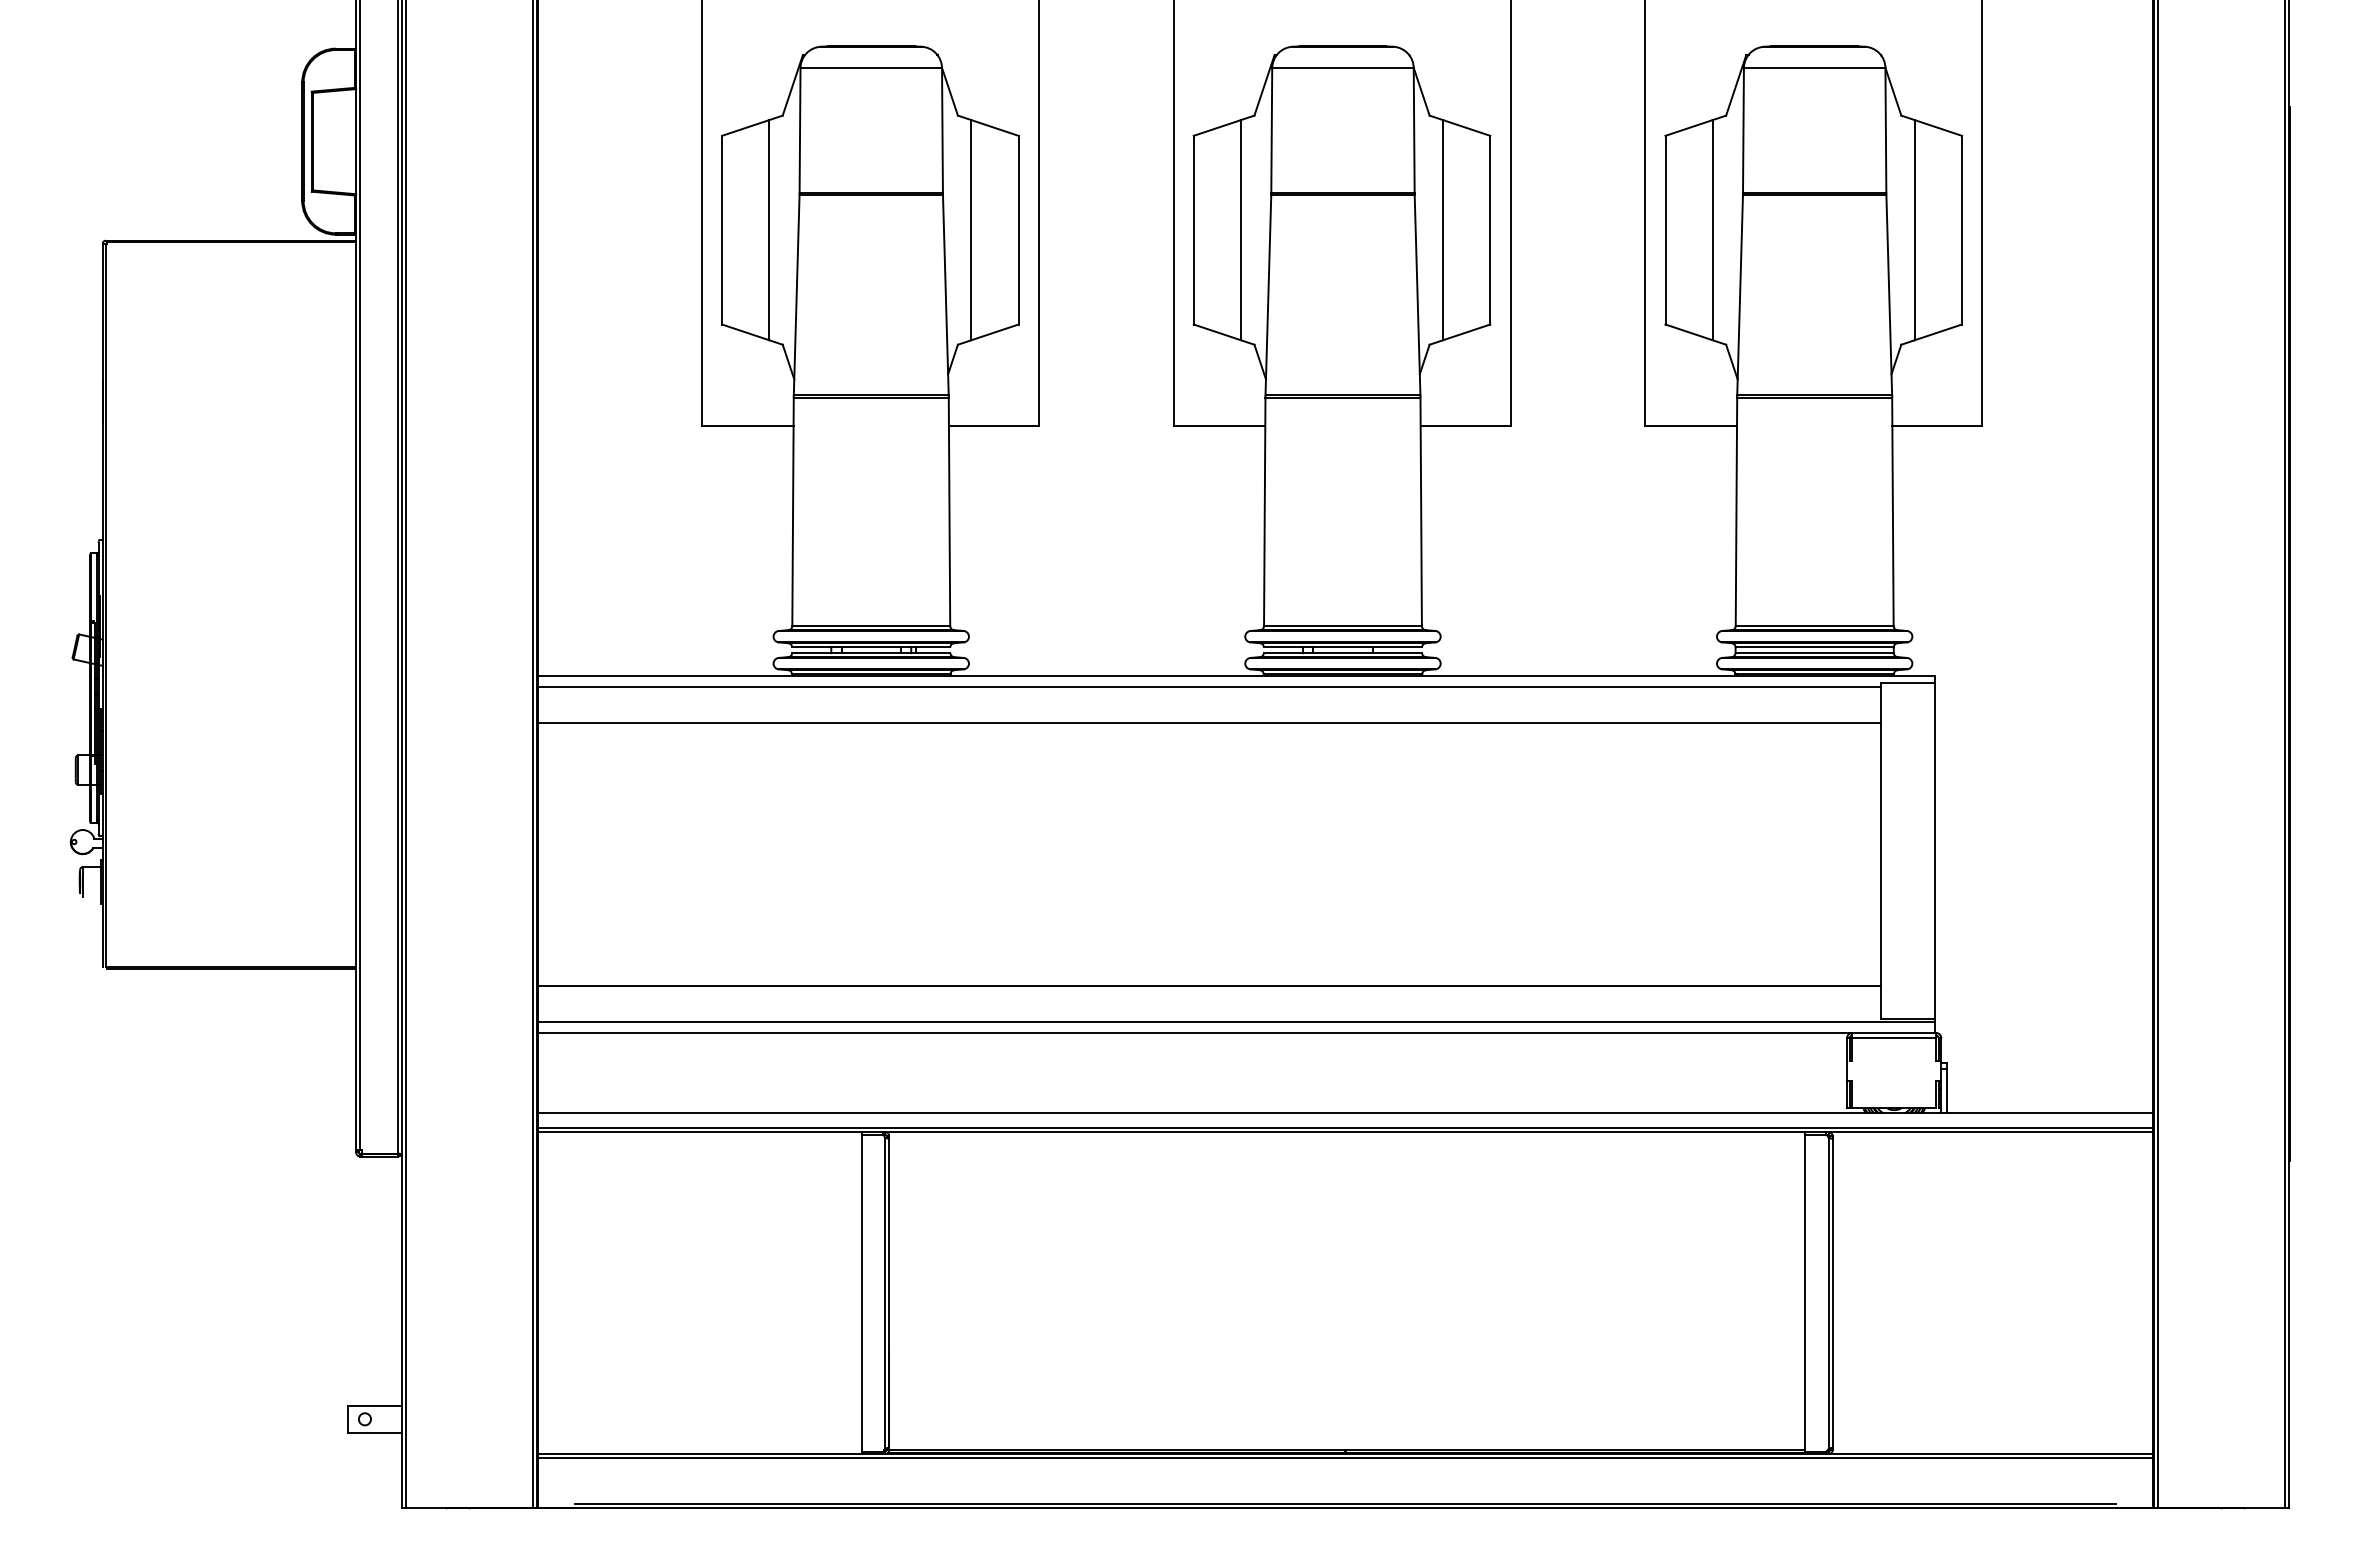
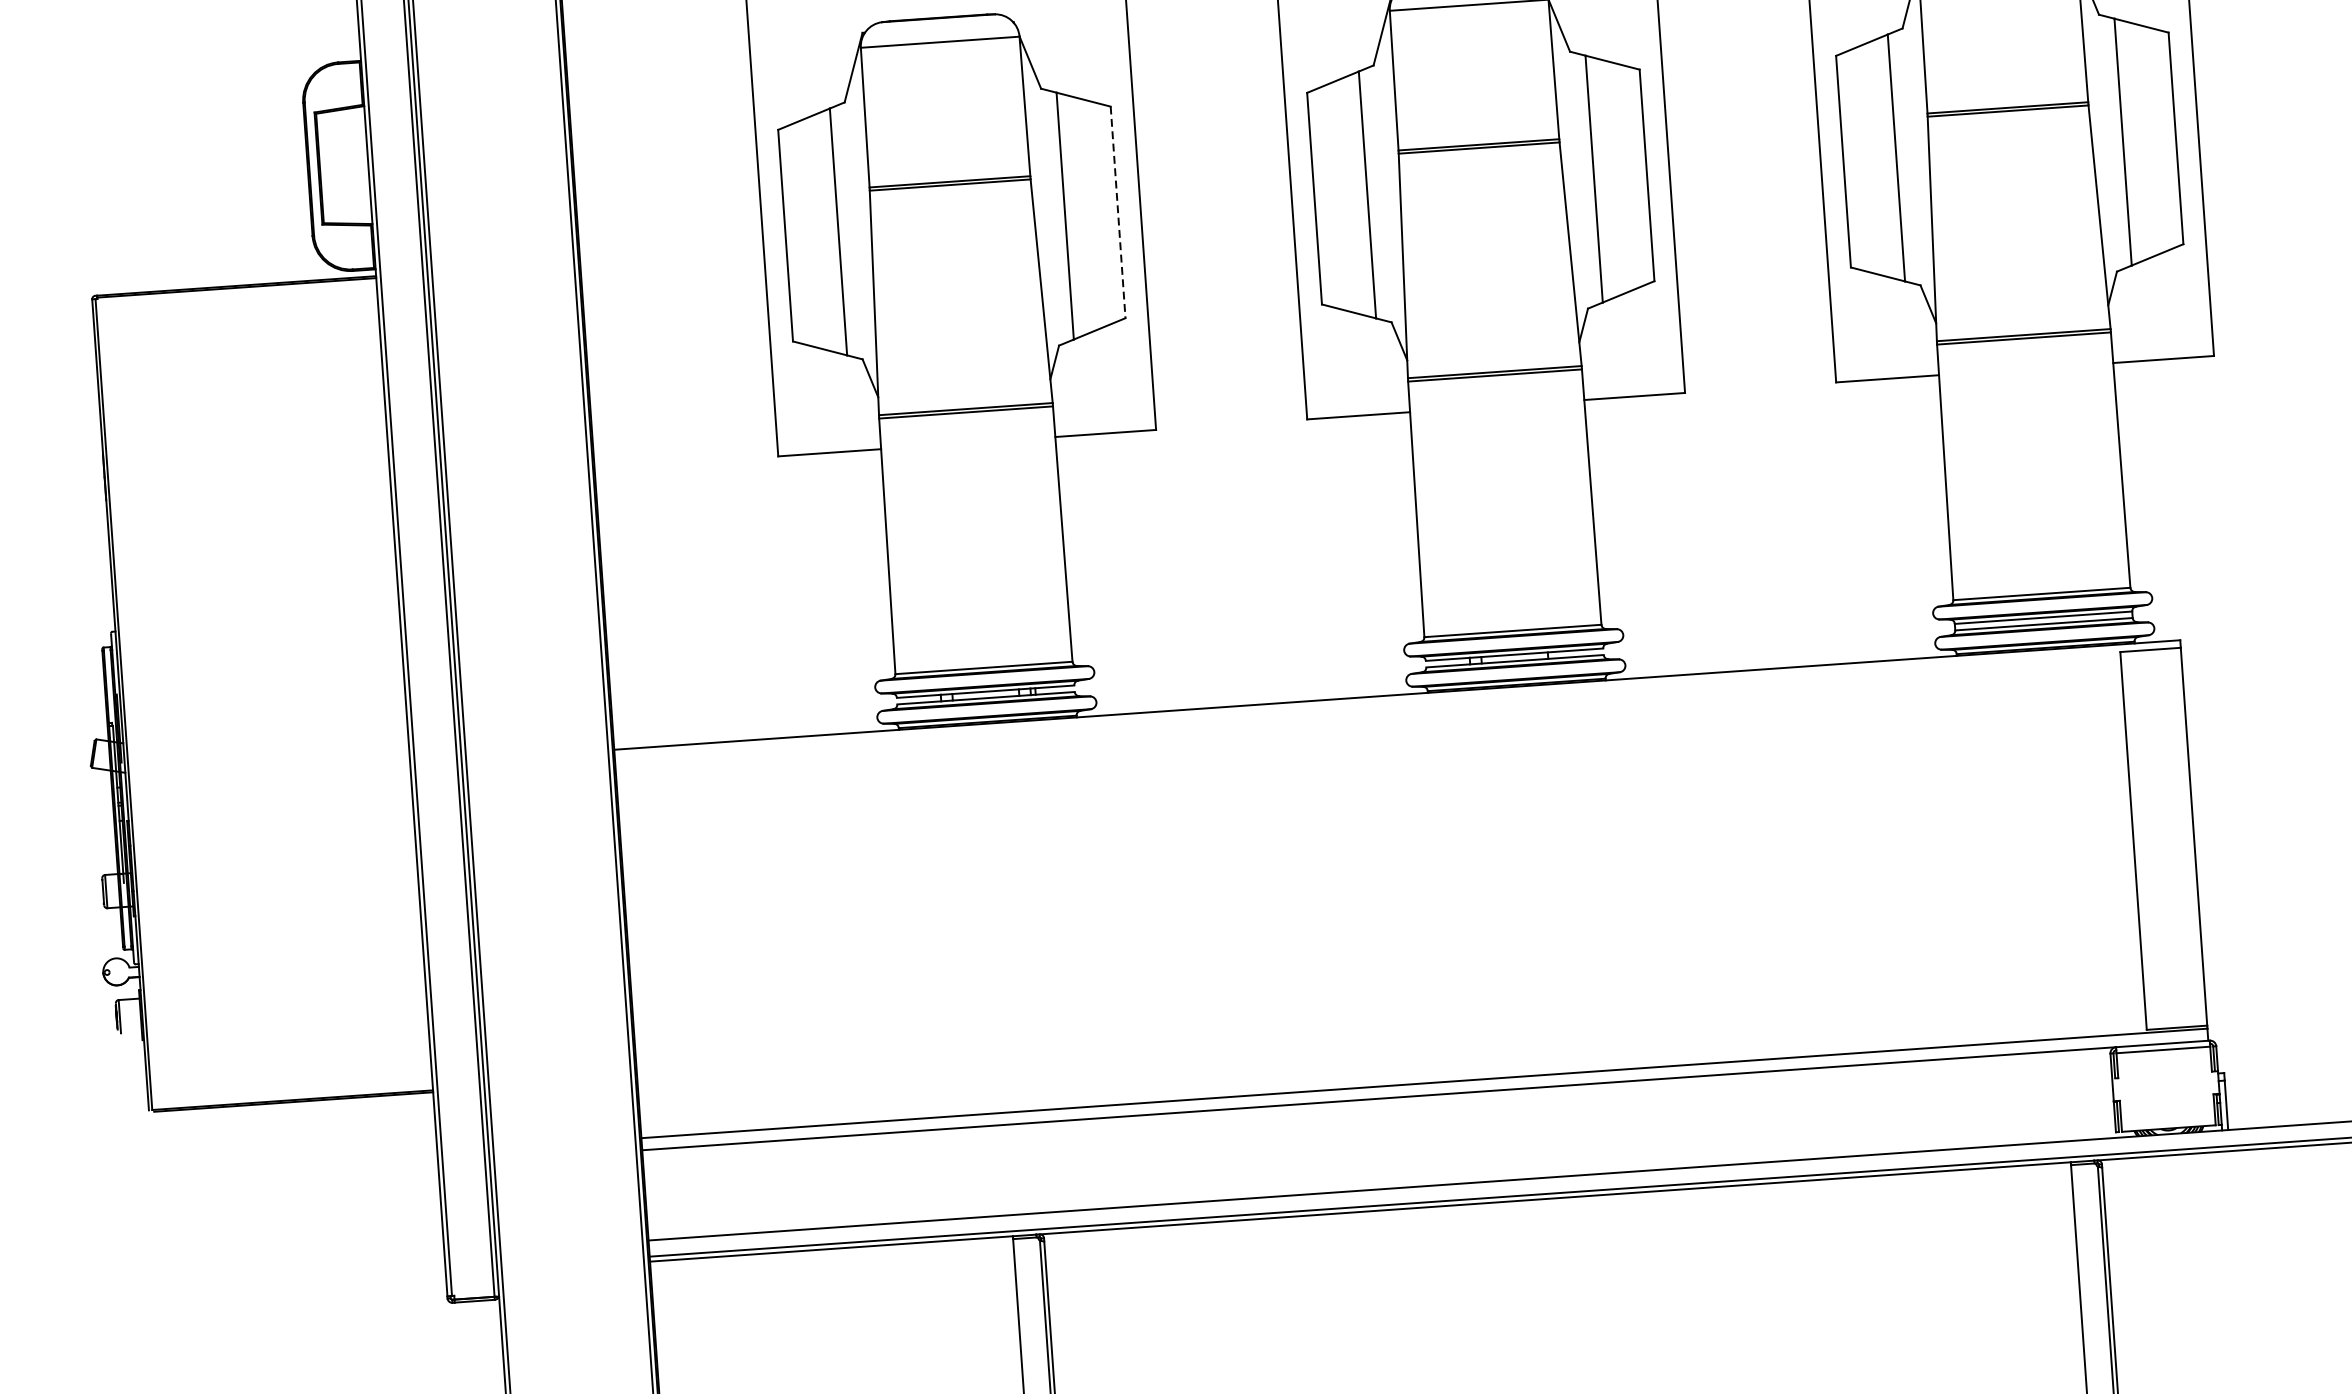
line: (1018, 230) -> (1118, 212), solid -> dashed
line: (1209, 686) -> (1367, 709), removed
line: (1209, 722) -> (1370, 749), removed
line: (1209, 985) -> (1391, 1044), removed

